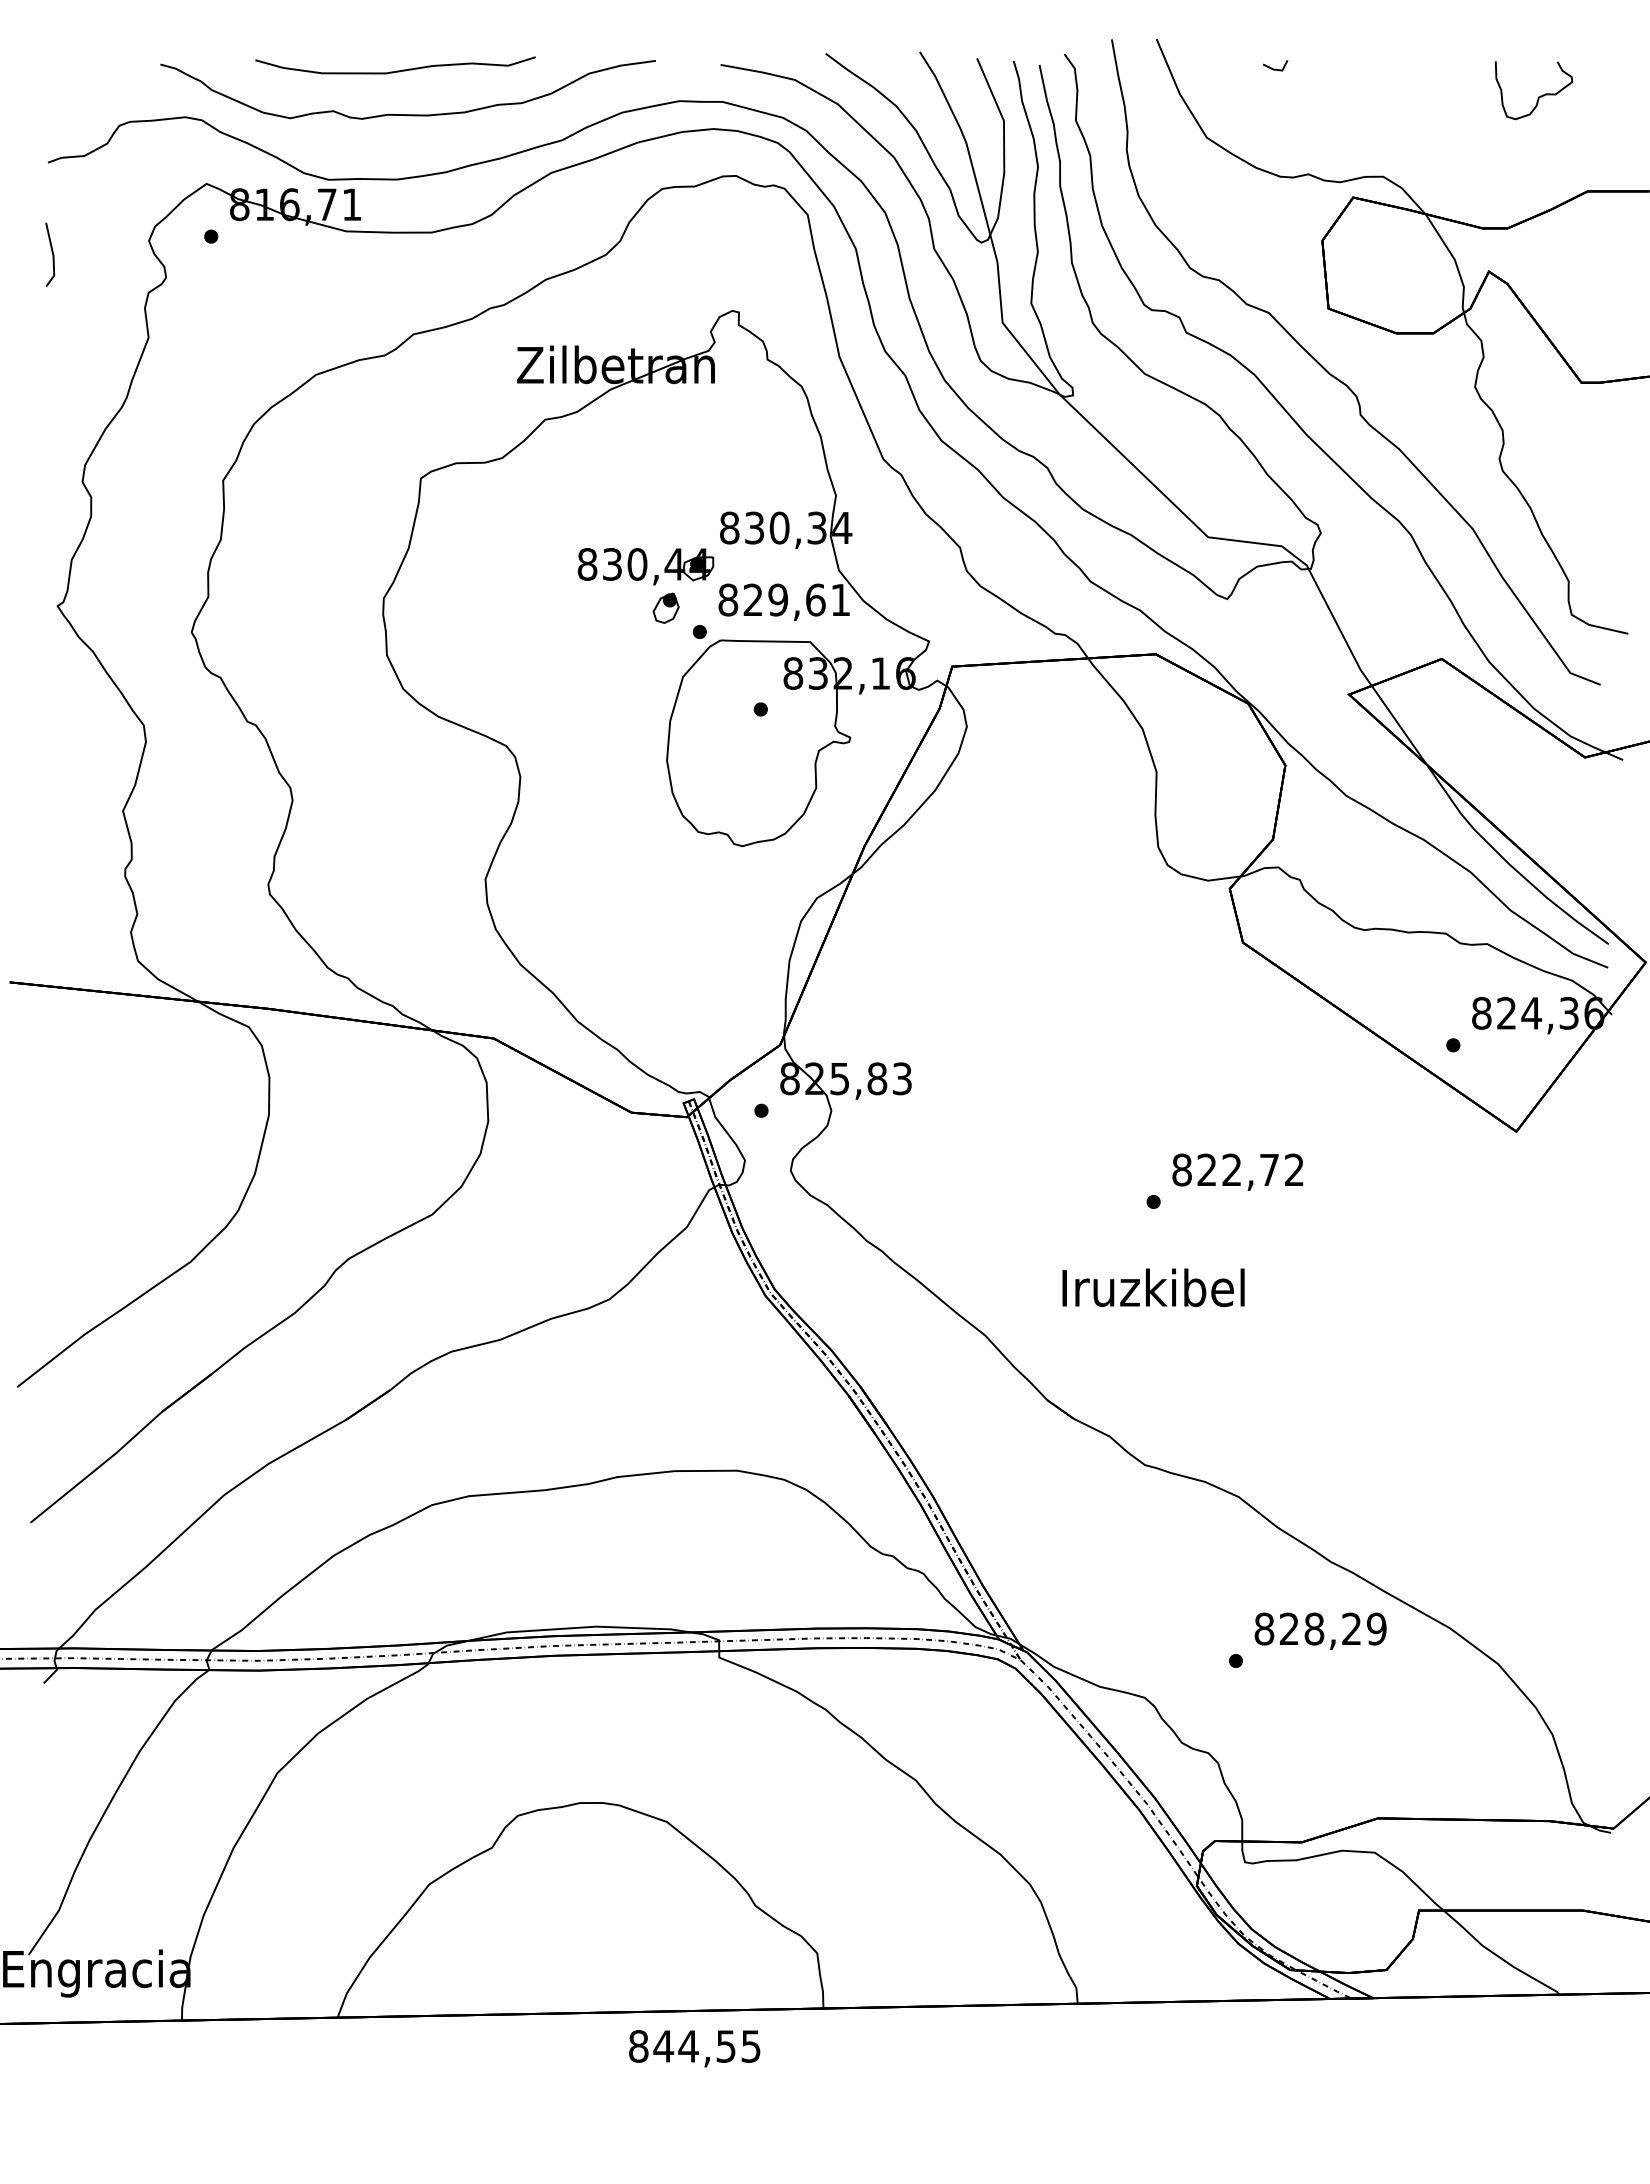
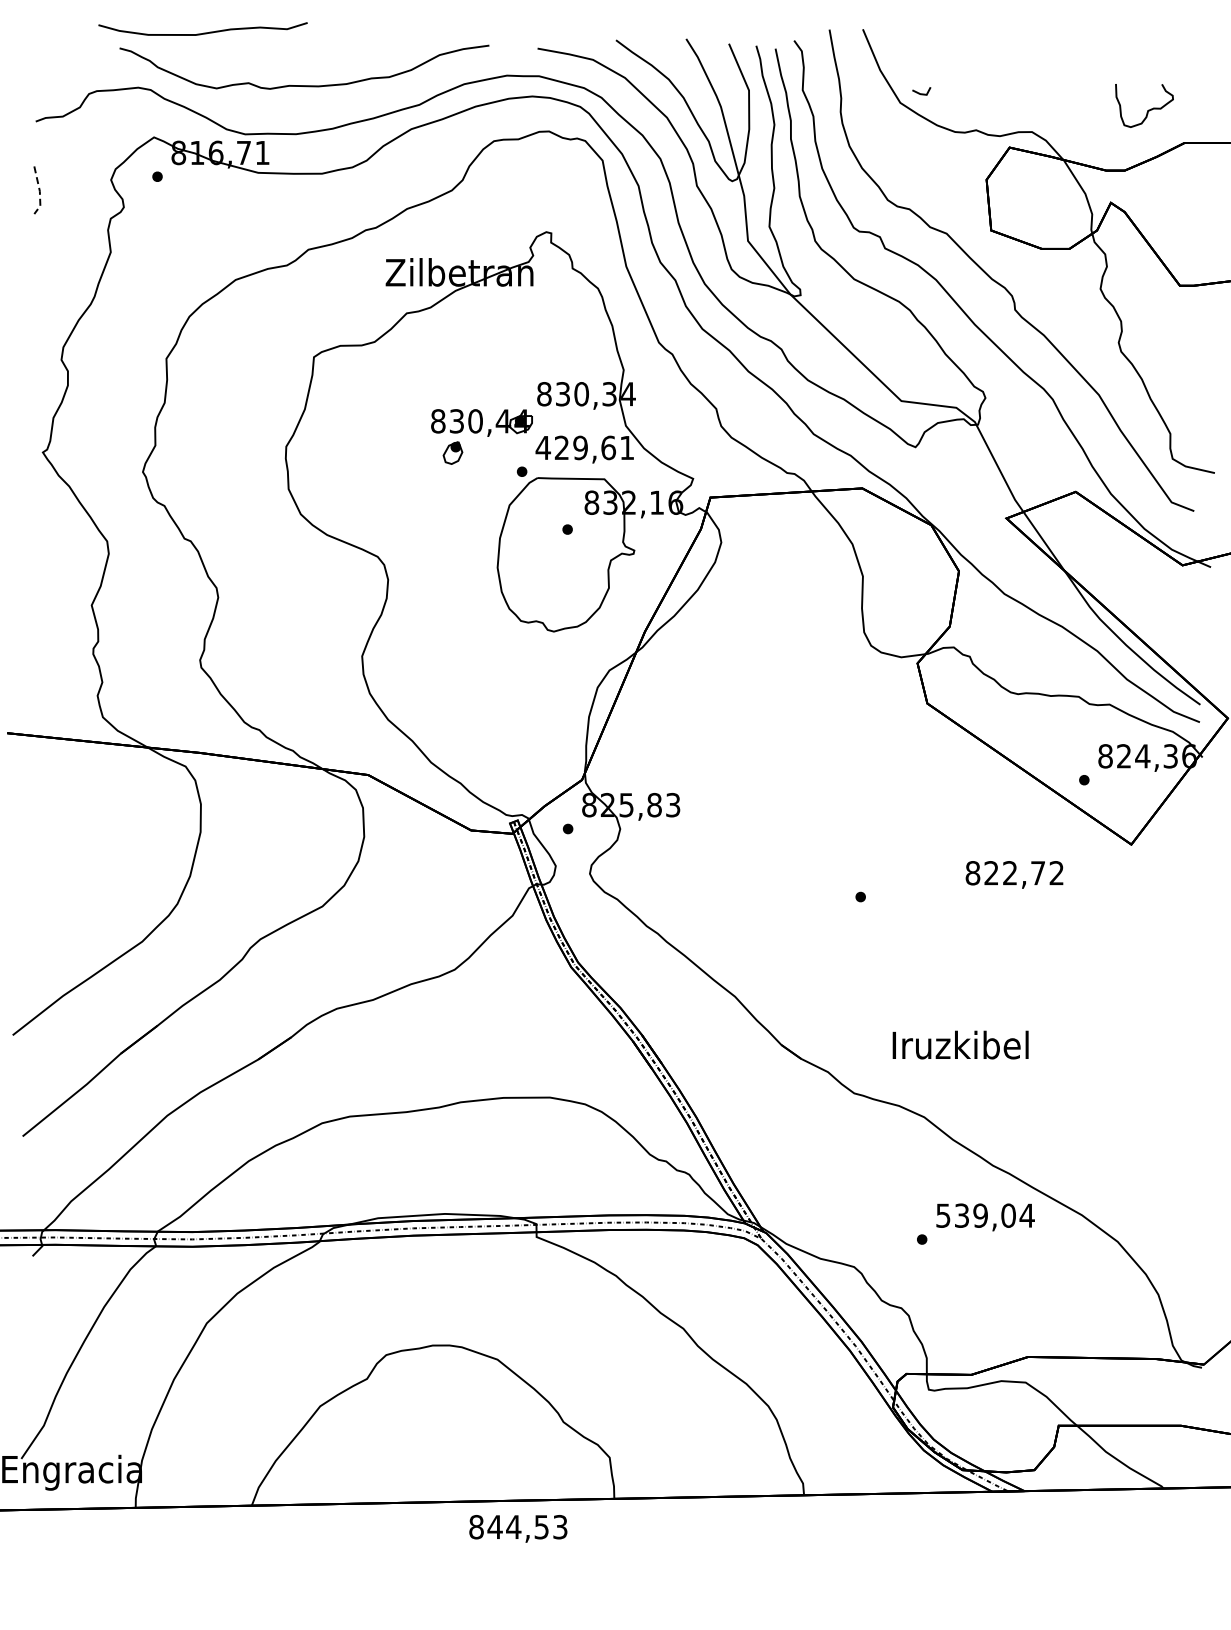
line: (1275, 68) -> (921, 93), moved
curve: (396, 70) -> (203, 32), moved
curve: (1539, 95) -> (1148, 109), moved
line: (53, 256) -> (39, 191), solid -> dashed
text: (728, 599) -> (543, 447), 829,61 -> 429,61
part: (665, 607) -> (452, 452), moved
text: (1237, 1171) -> (1014, 874), moved
text: (1153, 1286) -> (960, 1044), moved
text: (1320, 1628) -> (985, 1215), 828,29 -> 539,04
text: (751, 2045) -> (560, 1526), 844,55 -> 844,53

